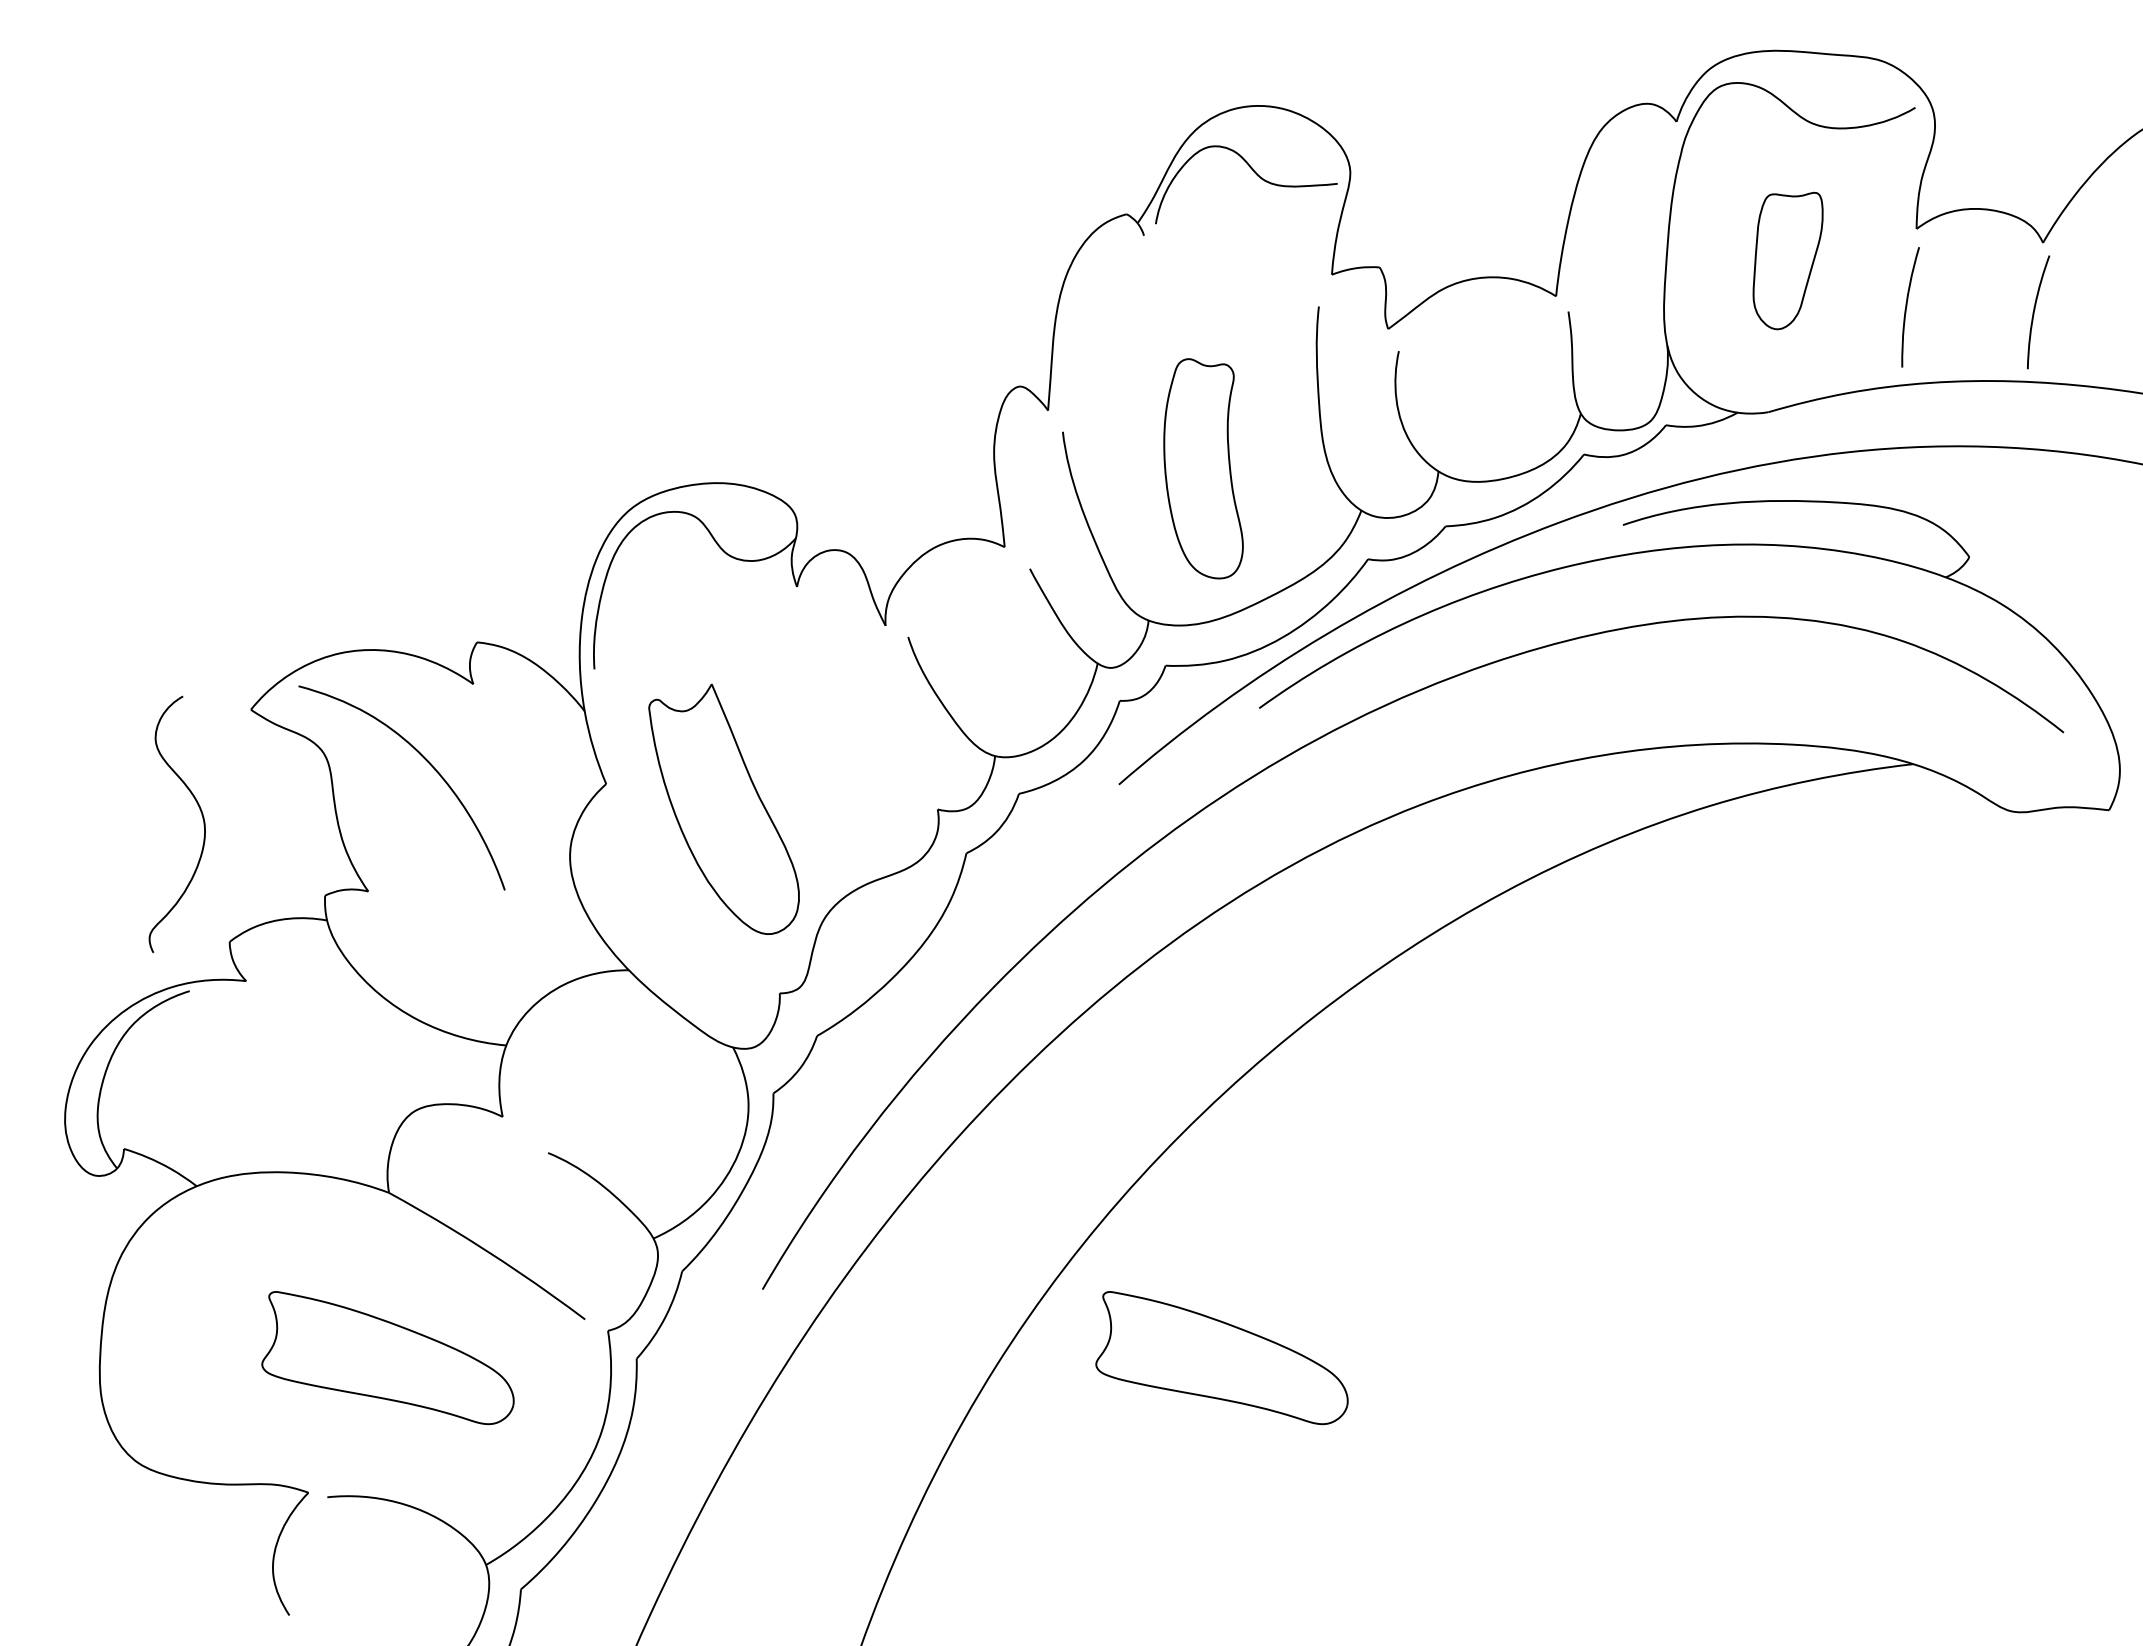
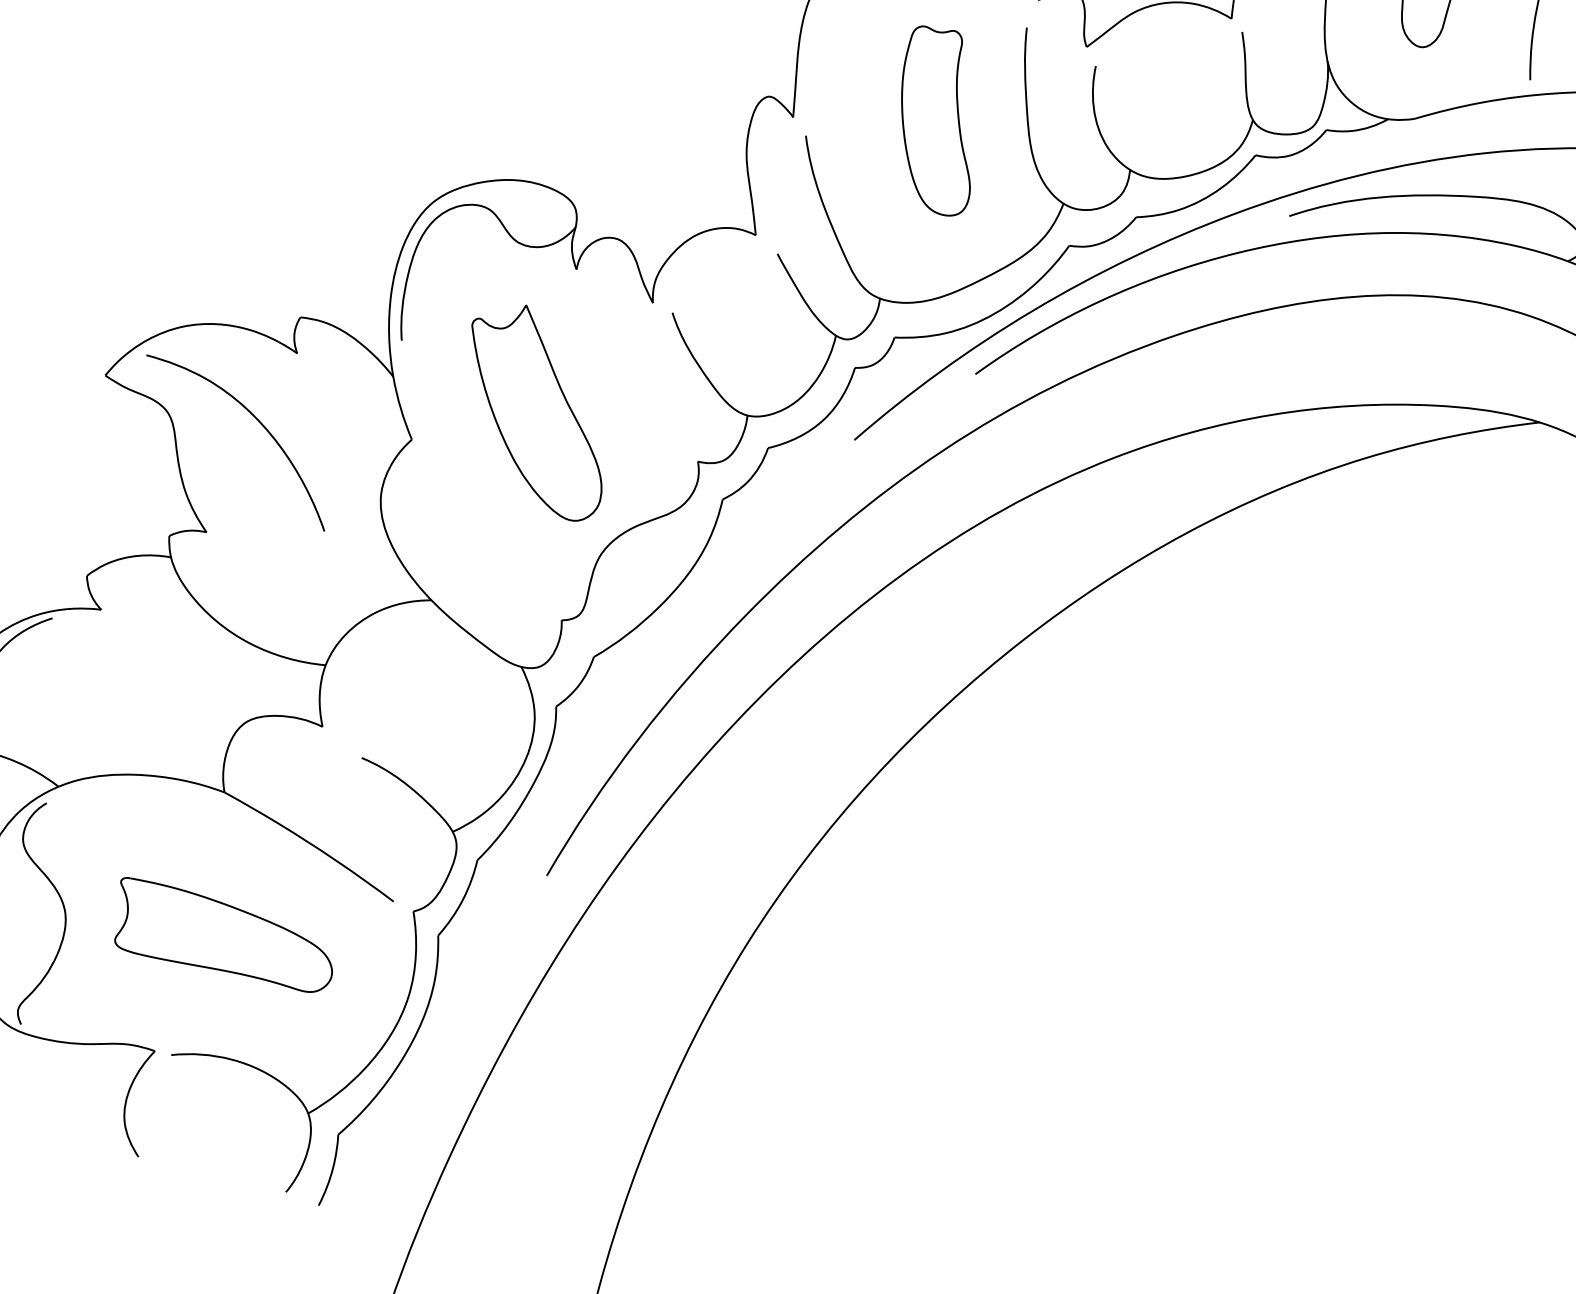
part: (1203, 468) -> (935, 120), moved
part: (723, 808) -> (536, 412), moved
curve: (201, 815) -> (62, 906), moved
part: (1221, 1358) -> (942, 935), removed

